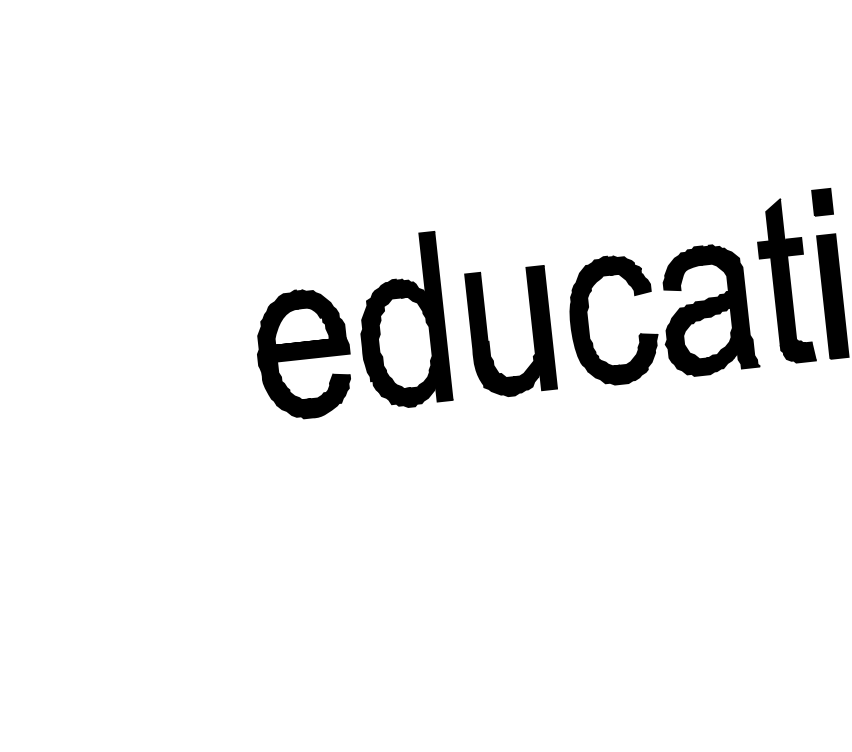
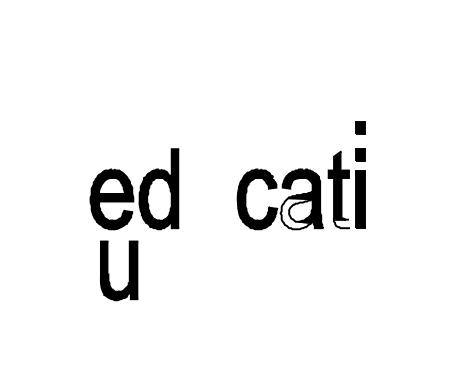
part: (815, 143) -> (360, 127), added
part: (530, 329) -> (128, 270), moved
fill: (699, 341) -> (296, 213), removed
fill: (799, 352) -> (342, 223), removed

